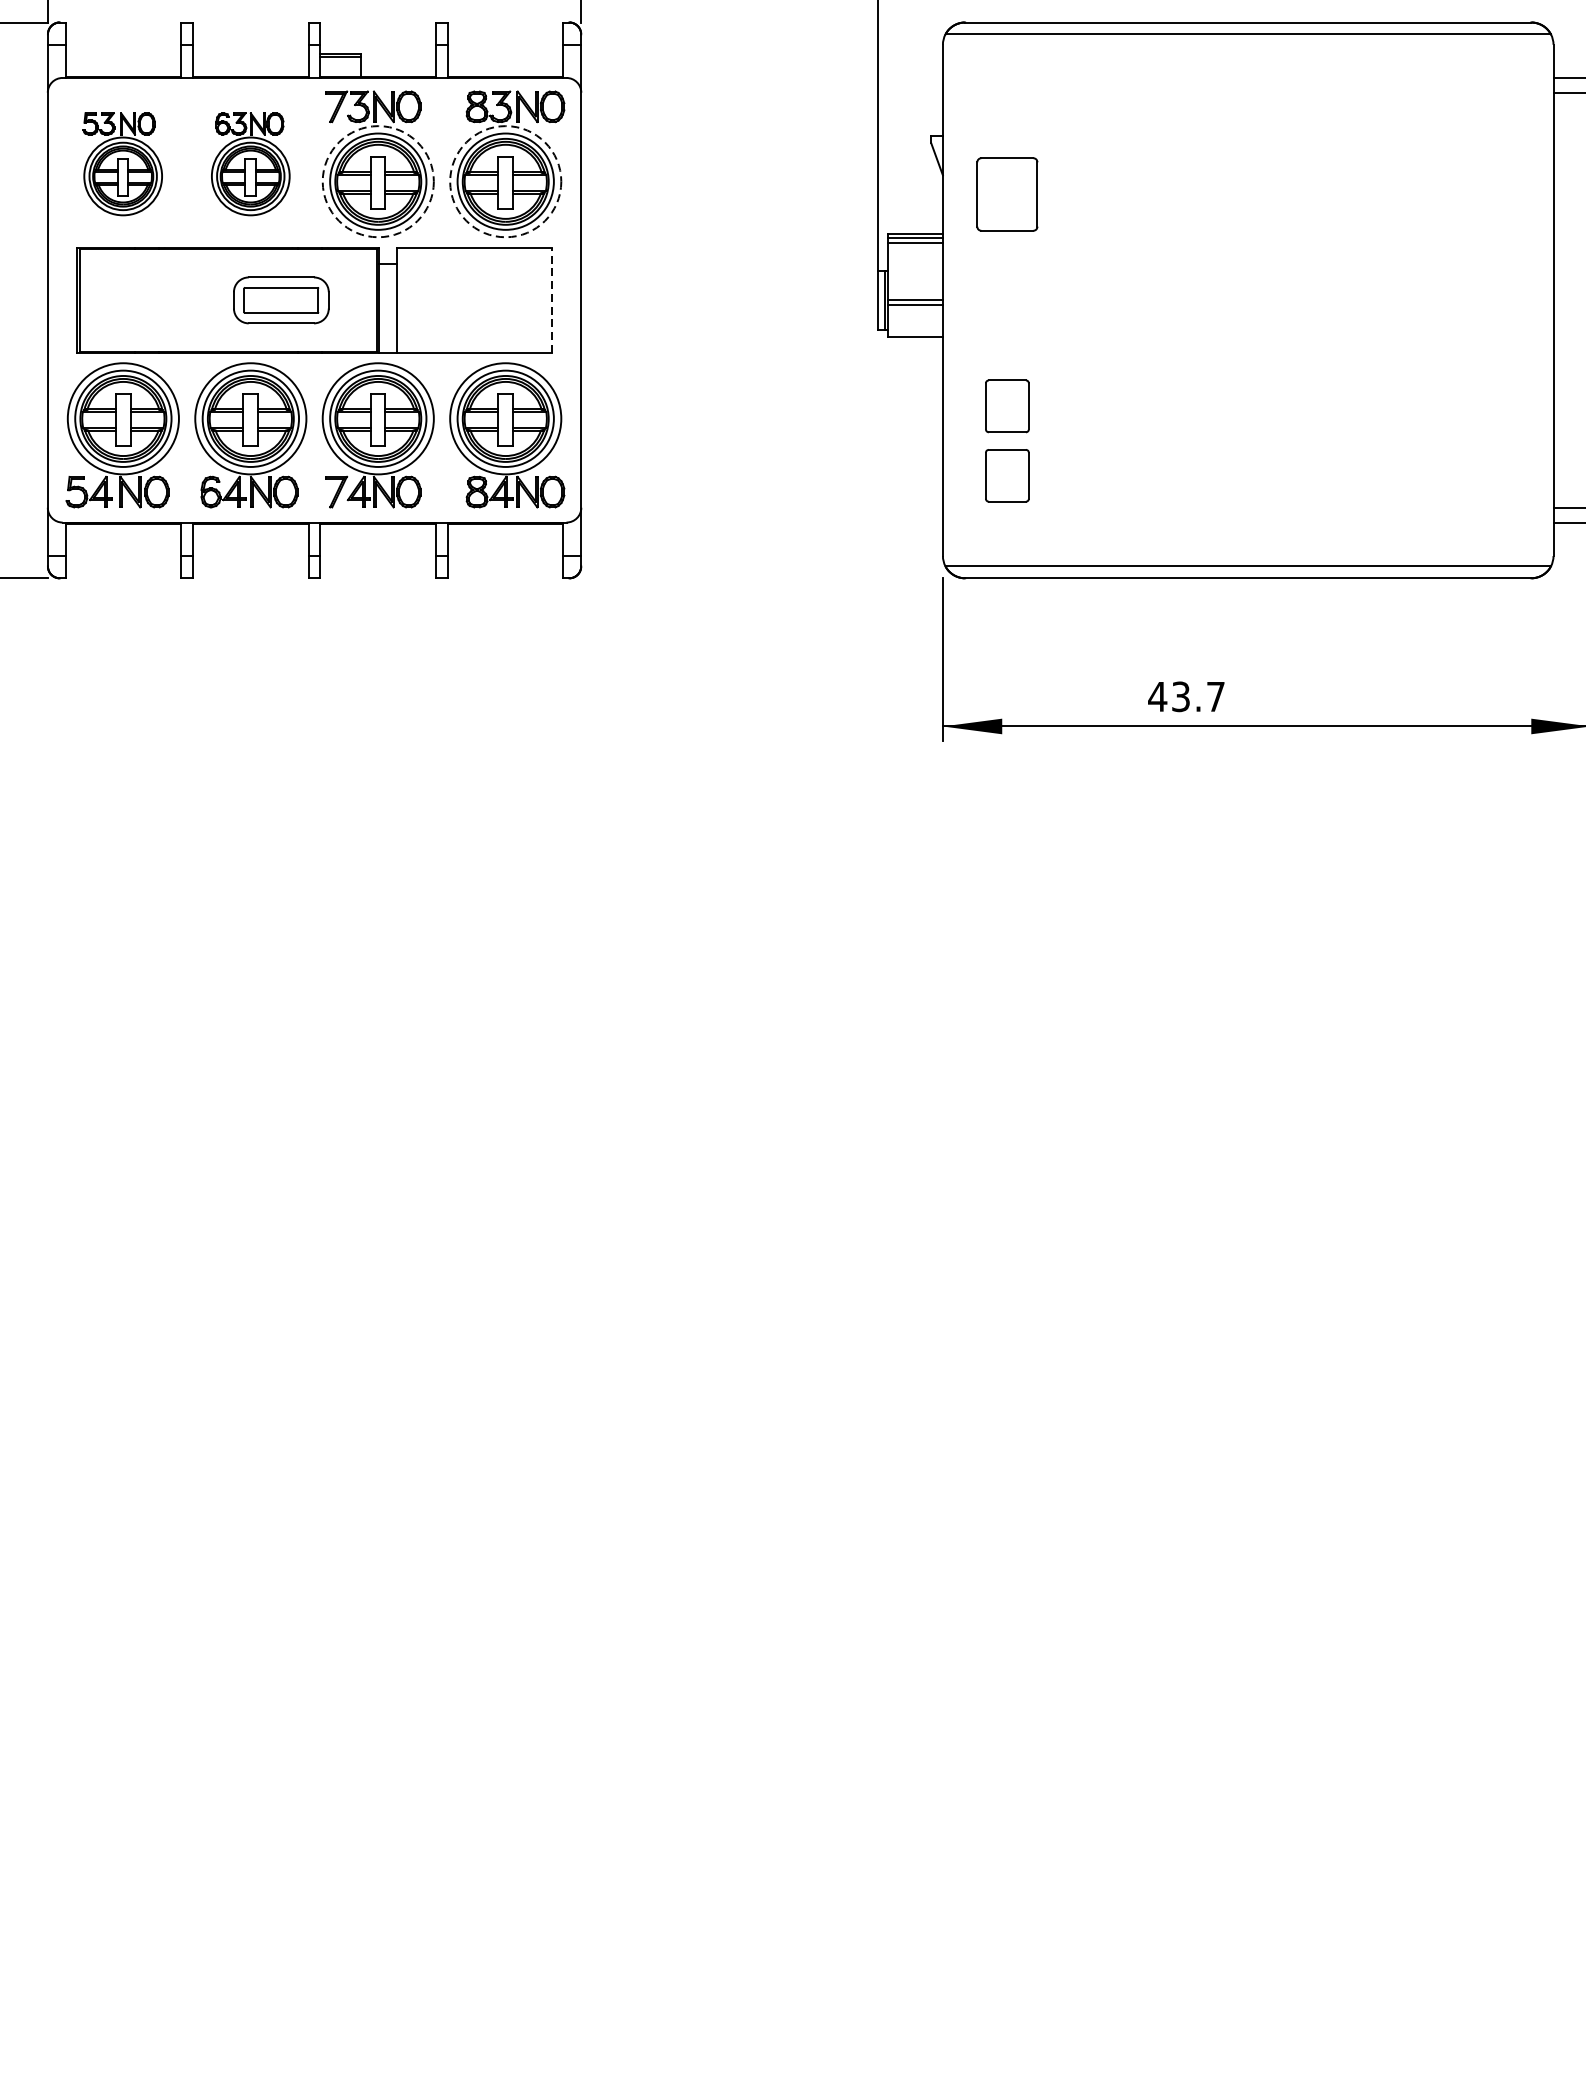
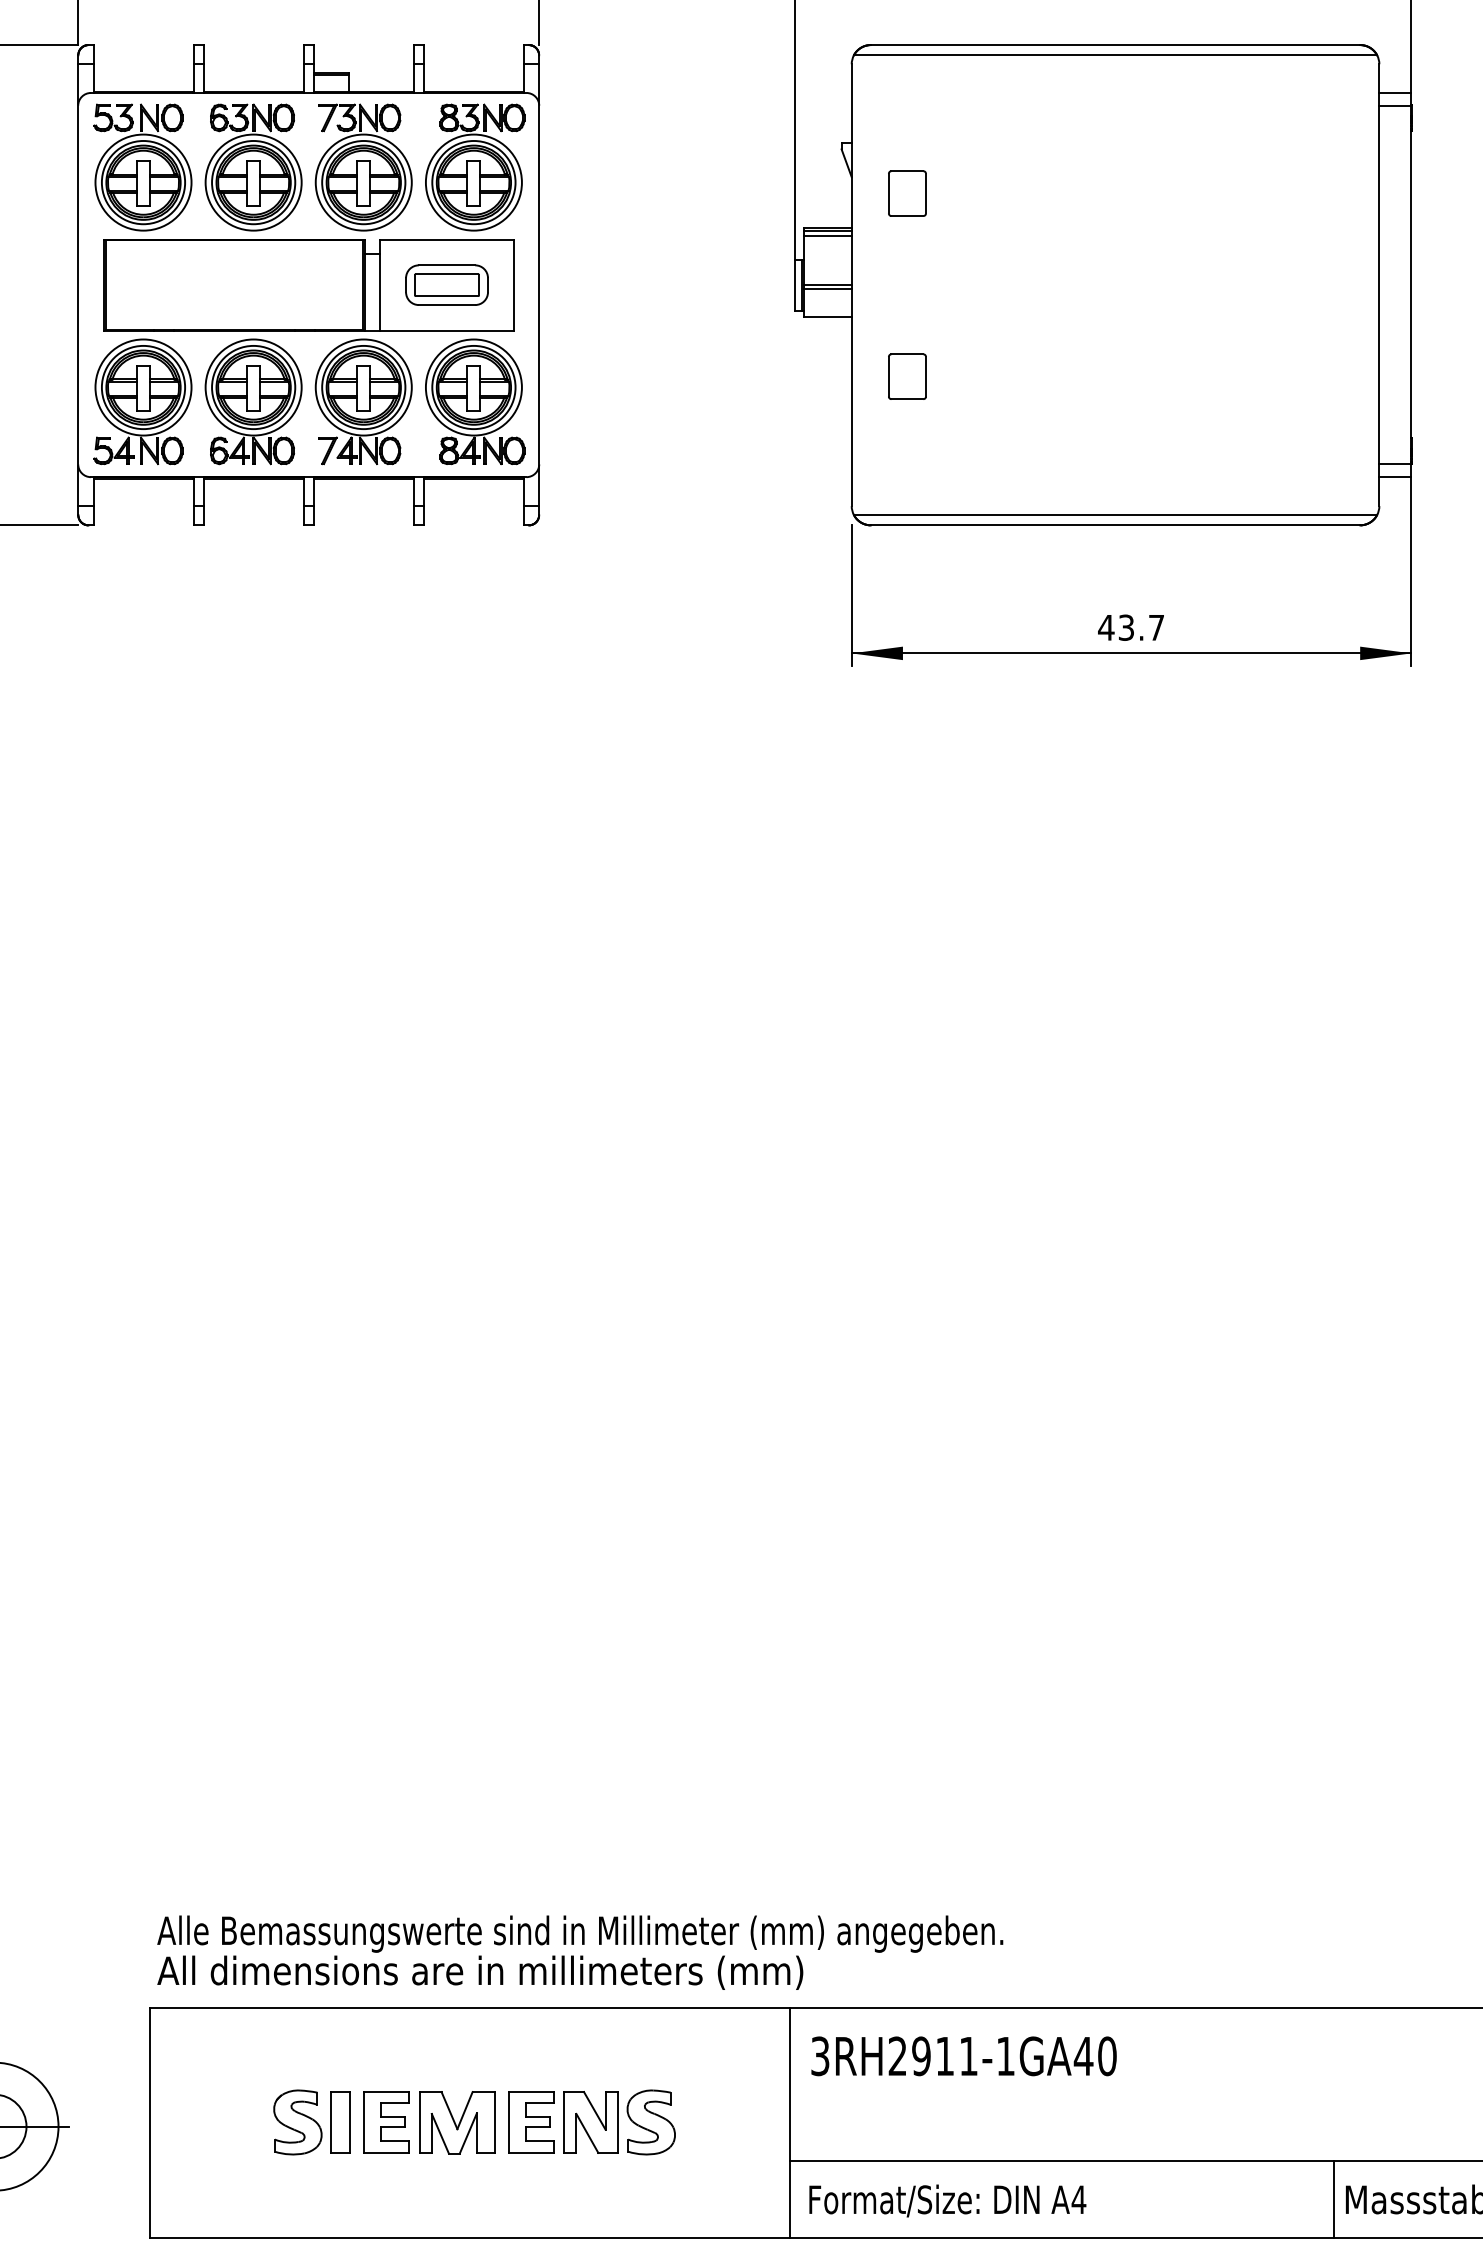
part: (122, 164) -> (142, 167), size x1.43
part: (250, 164) -> (253, 167), size x1.43
circle: (377, 181) -> (363, 182), dashed -> solid
circle: (505, 181) -> (473, 182), dashed -> solid
part: (1007, 194) -> (907, 193), size x0.71
part: (280, 299) -> (446, 284), moved
line: (551, 299) -> (513, 284), dashed -> solid
part: (1007, 475) -> (907, 436), removed
text: (1185, 696) -> (1130, 627), moved

